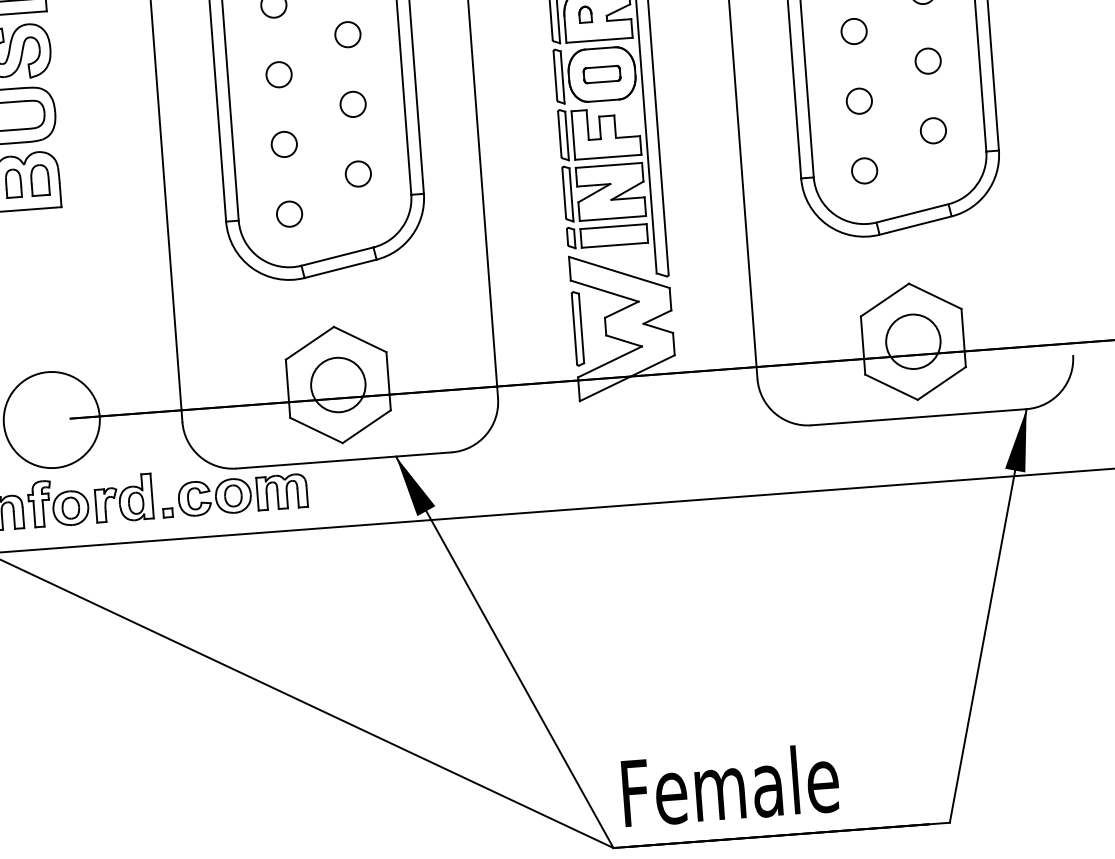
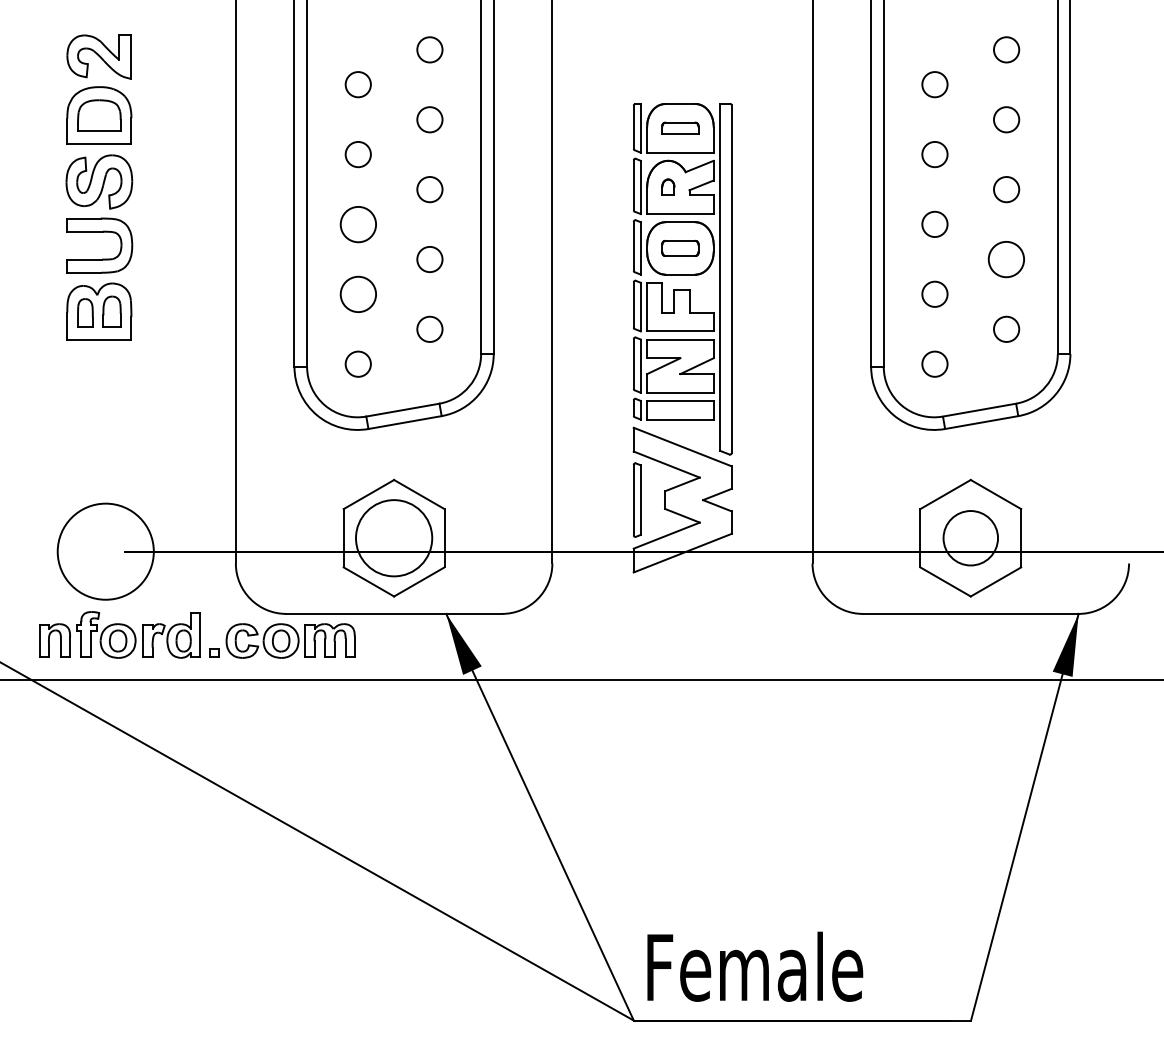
circle: (928, 61) -> (1006, 259), size x1.4
circle: (278, 73) -> (357, 223), size x1.4
circle: (283, 143) -> (357, 293), size x1.4
circle: (337, 385) -> (393, 538), size x1.4

